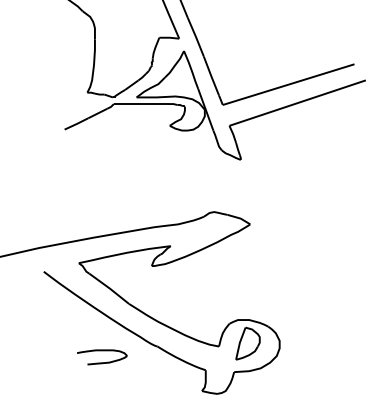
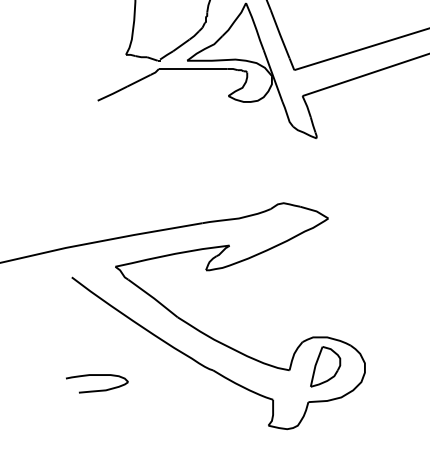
part: (102, 357) -> (97, 383), moved

